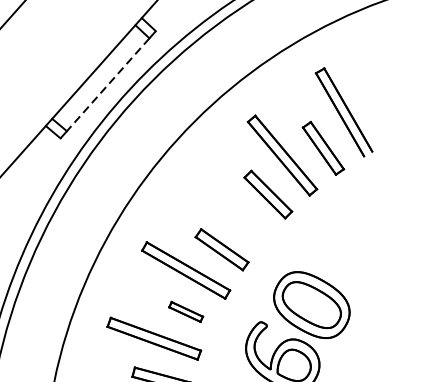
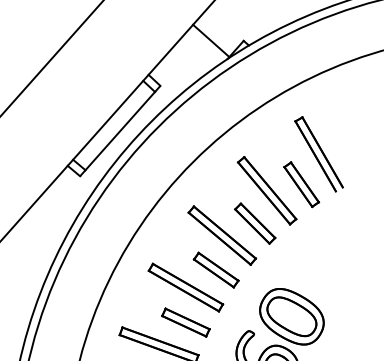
line: (107, 85) -> (119, 131), dashed -> solid
part: (229, 208) -> (222, 235), added
part: (185, 311) -> (185, 322), size x1.67

